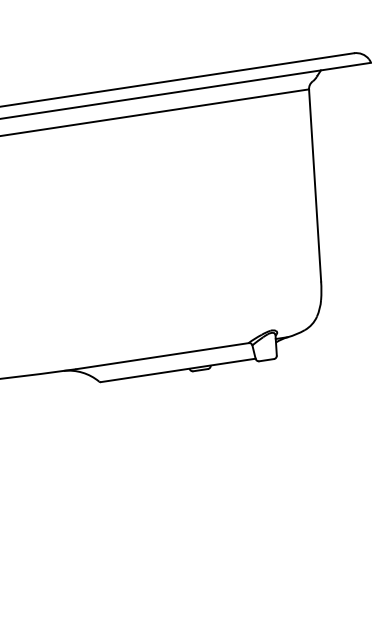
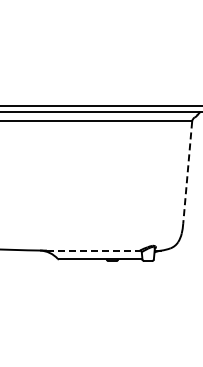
line: (314, 187) -> (187, 173), solid -> dashed
line: (162, 355) -> (93, 250), solid -> dashed

